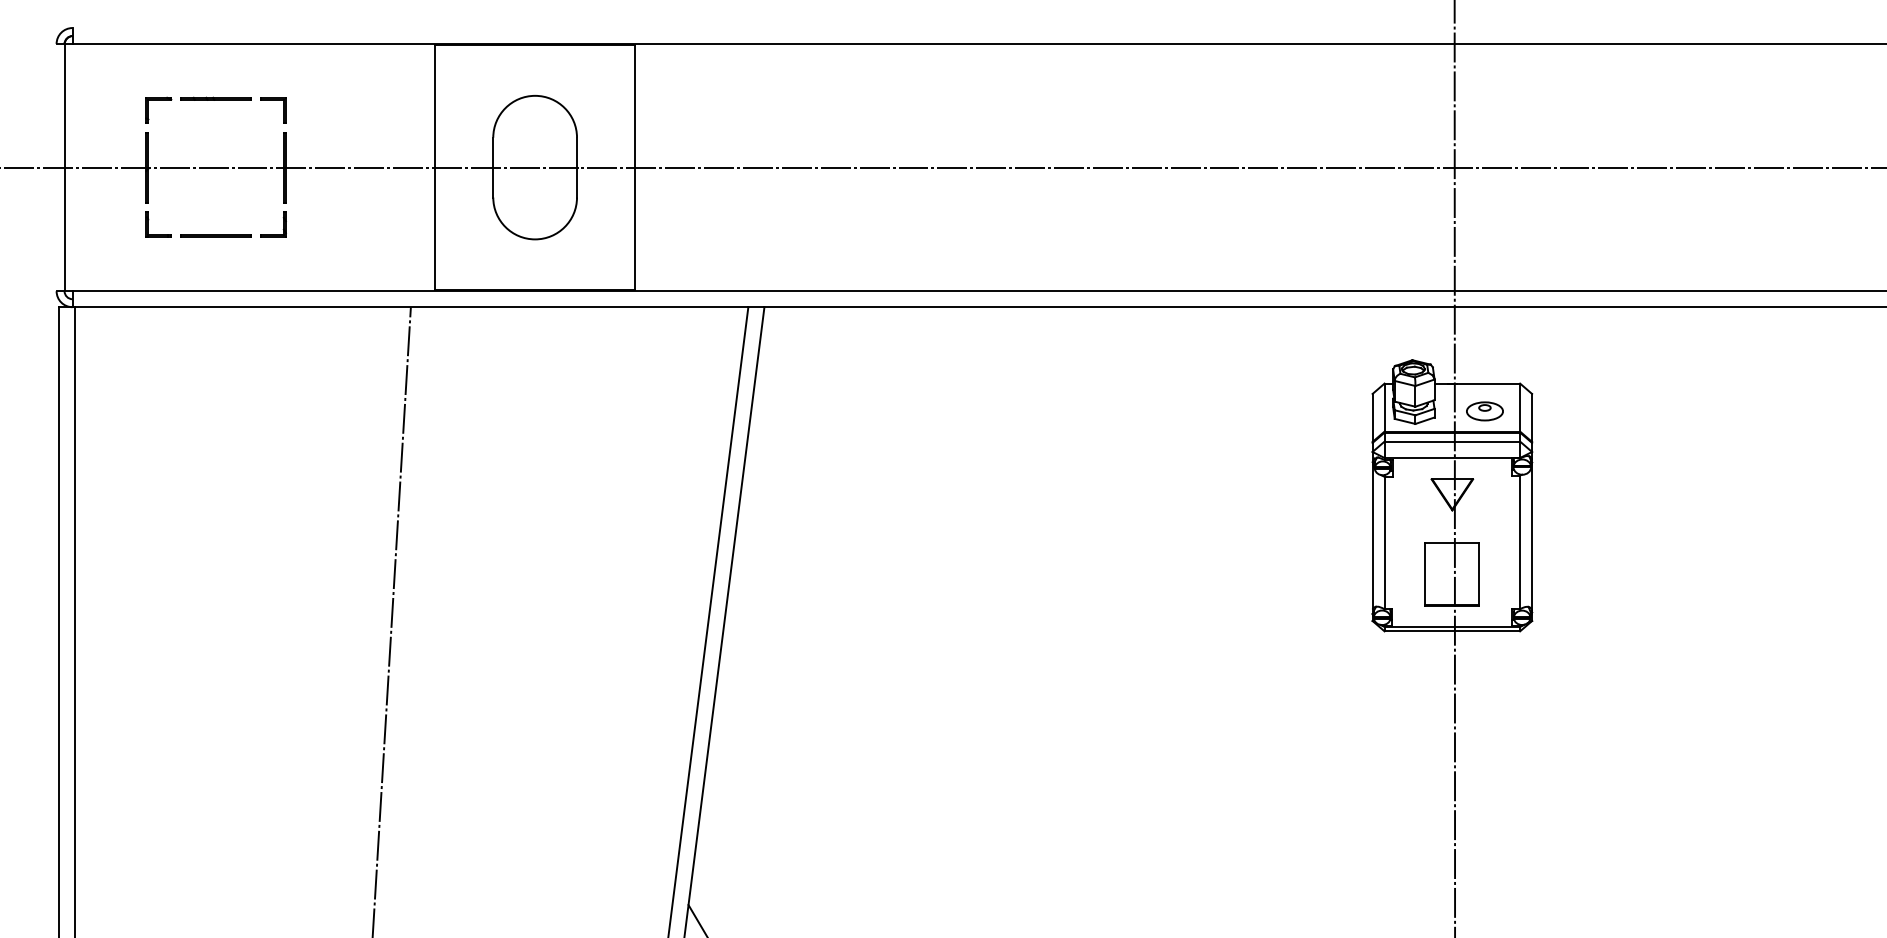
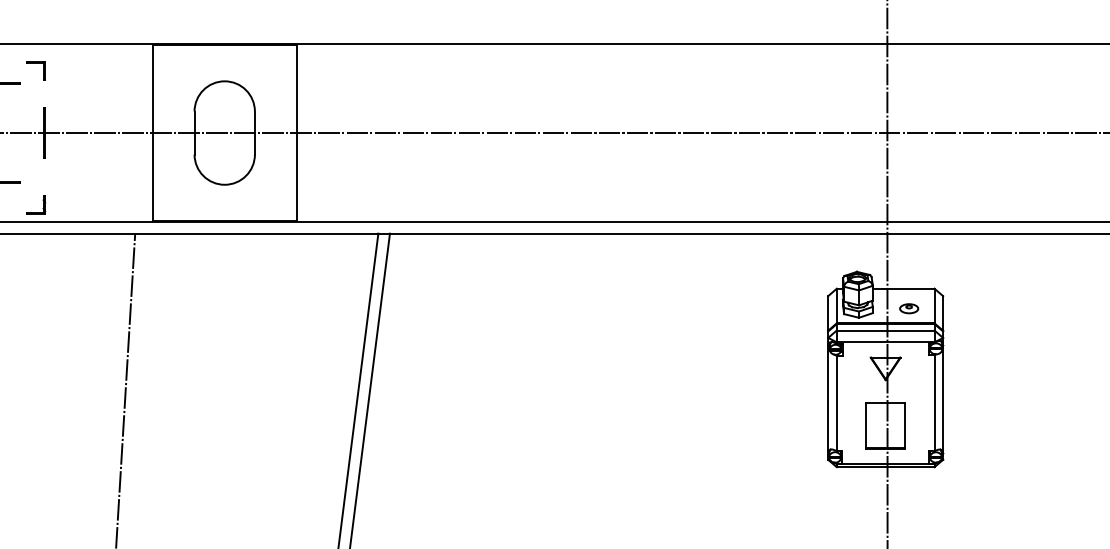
part: (273, 100) -> (36, 63), moved
part: (283, 224) -> (43, 205), moved
part: (1484, 411) -> (908, 308), size x0.7

